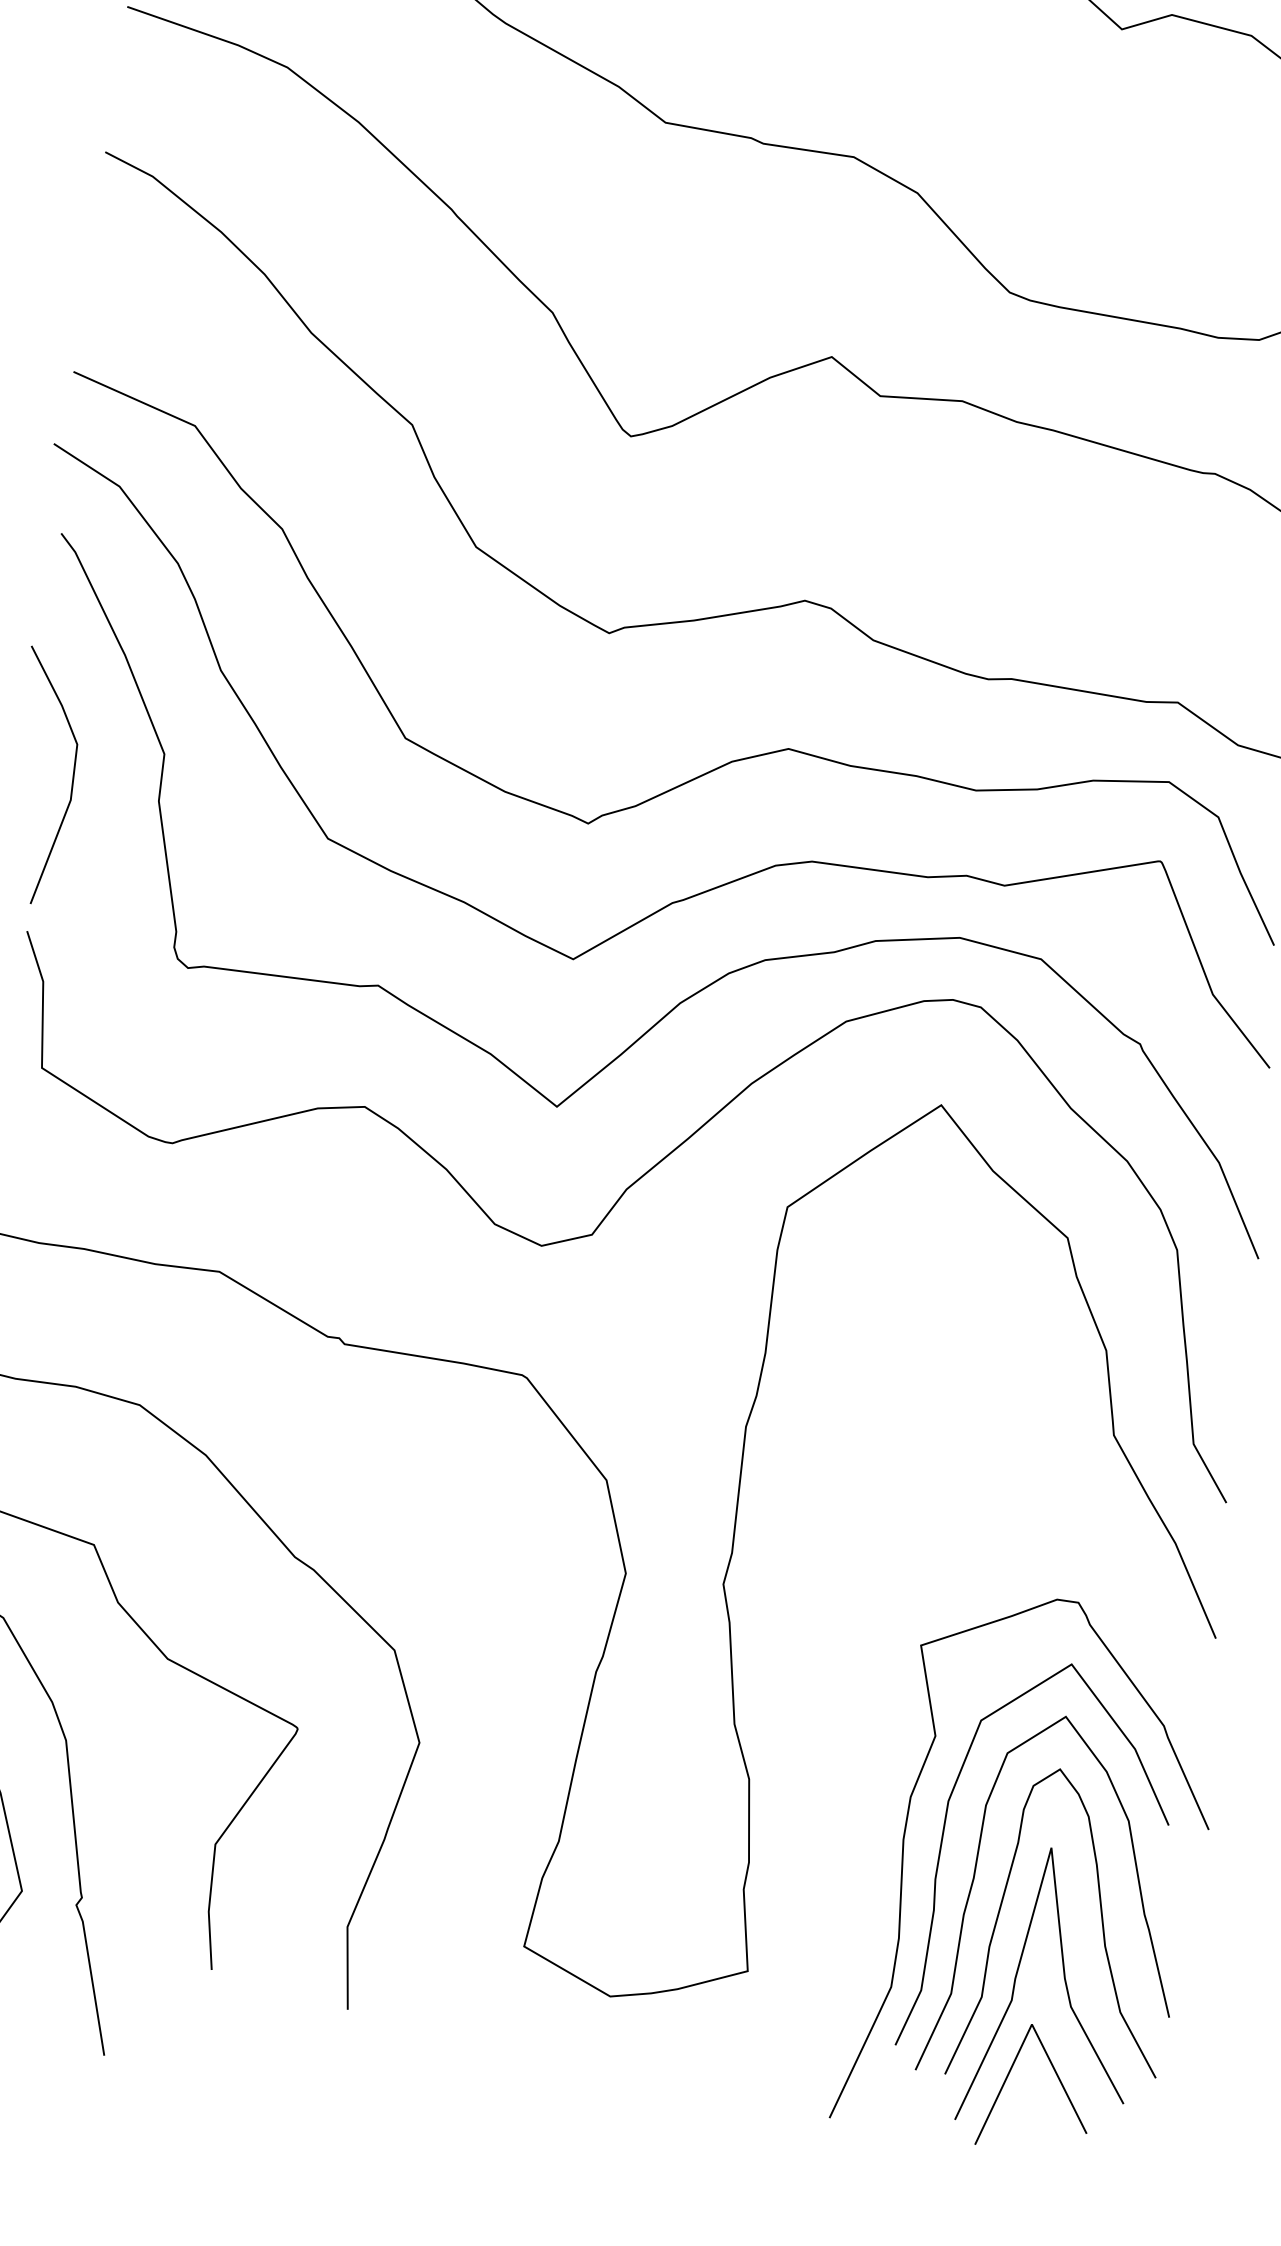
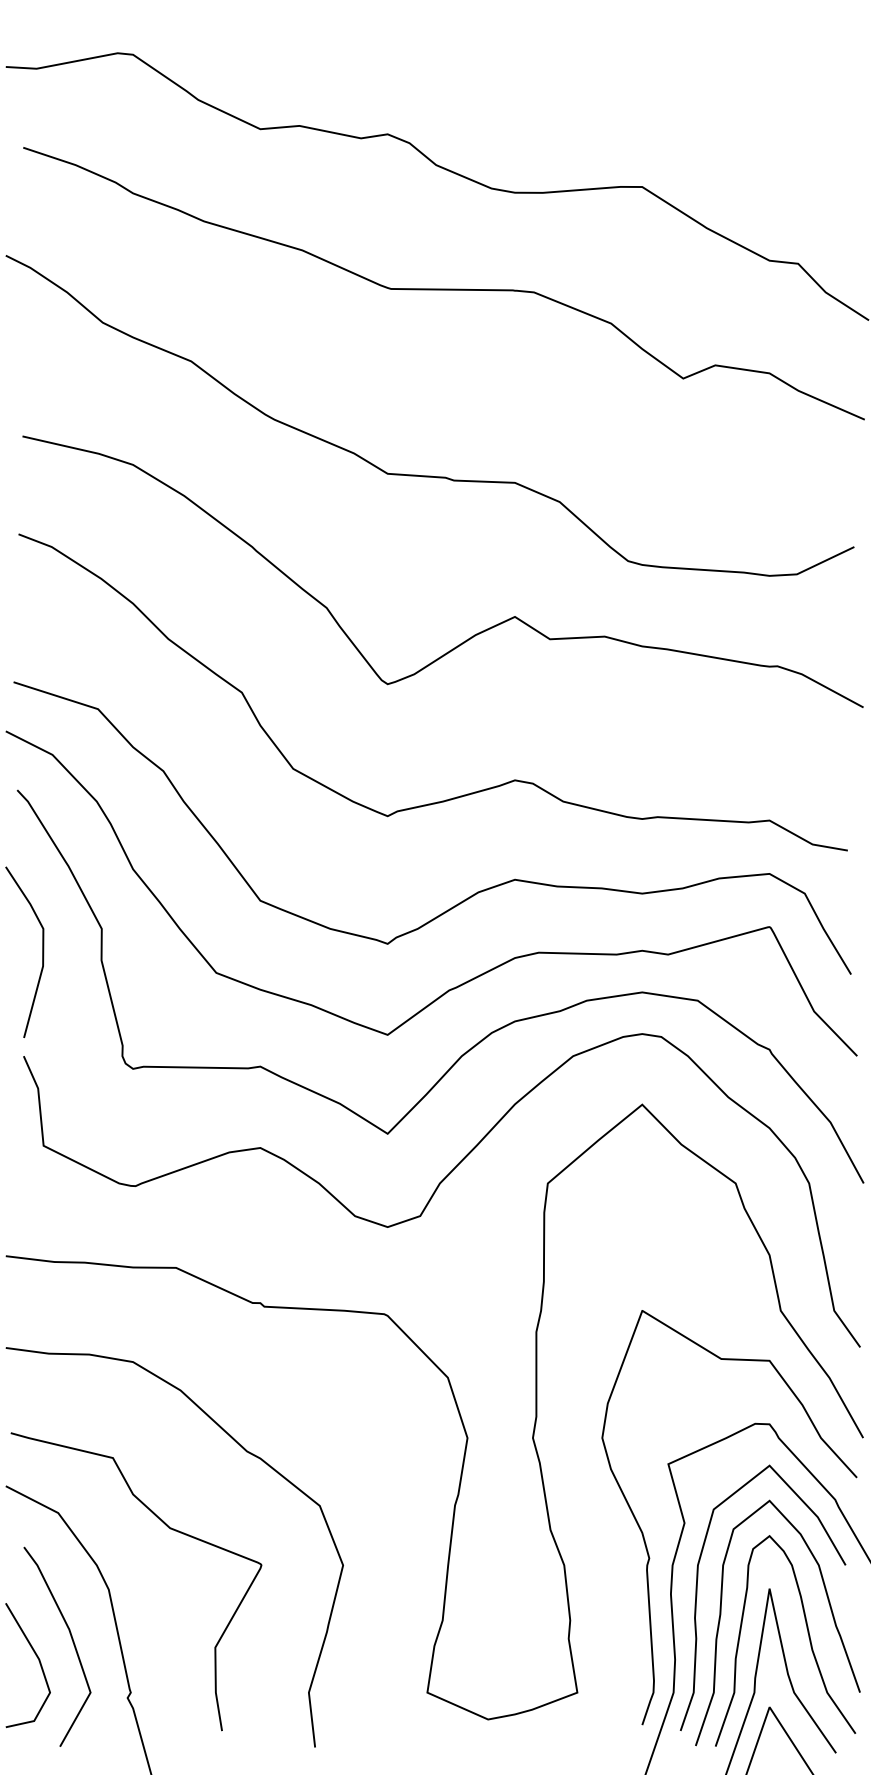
curve: (875, 1760) -> (646, 1543), added

